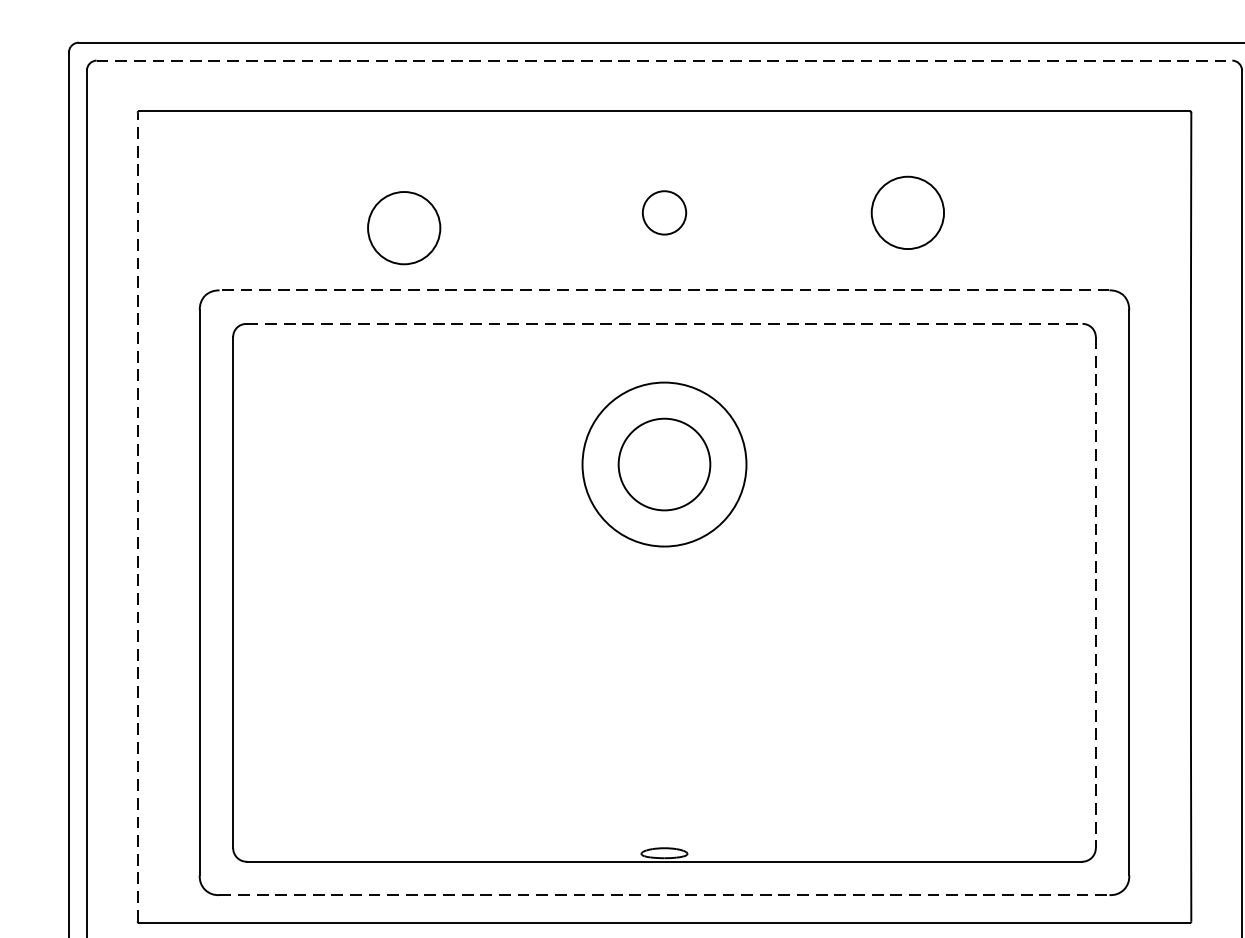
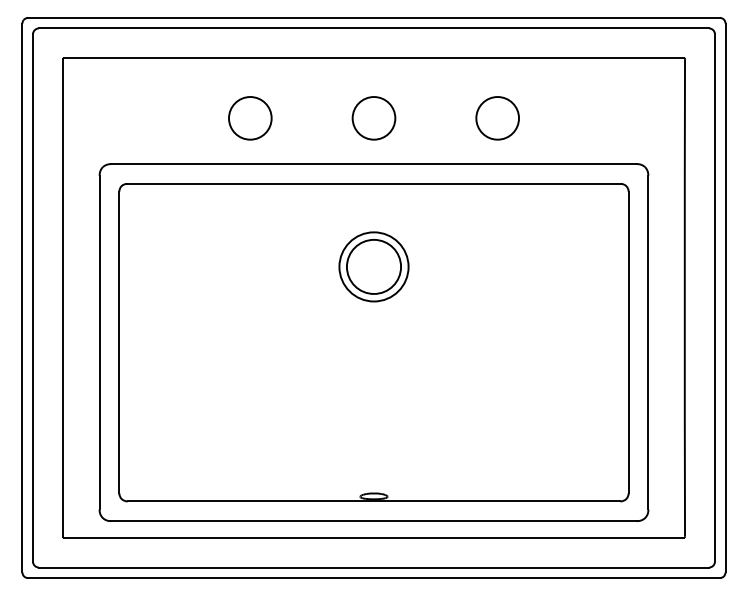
line: (665, 60) -> (374, 28), dashed -> solid
circle: (663, 213) -> (373, 118), size x1.67
circle: (907, 213) -> (497, 118), moved
circle: (404, 228) -> (250, 118), moved
line: (663, 291) -> (373, 164), dashed -> solid
line: (663, 323) -> (373, 183), dashed -> solid
circle: (663, 463) -> (373, 266), size x0.71
line: (136, 516) -> (62, 297), dashed -> solid
line: (1095, 592) -> (628, 342), dashed -> solid
line: (663, 895) -> (373, 521), dashed -> solid

